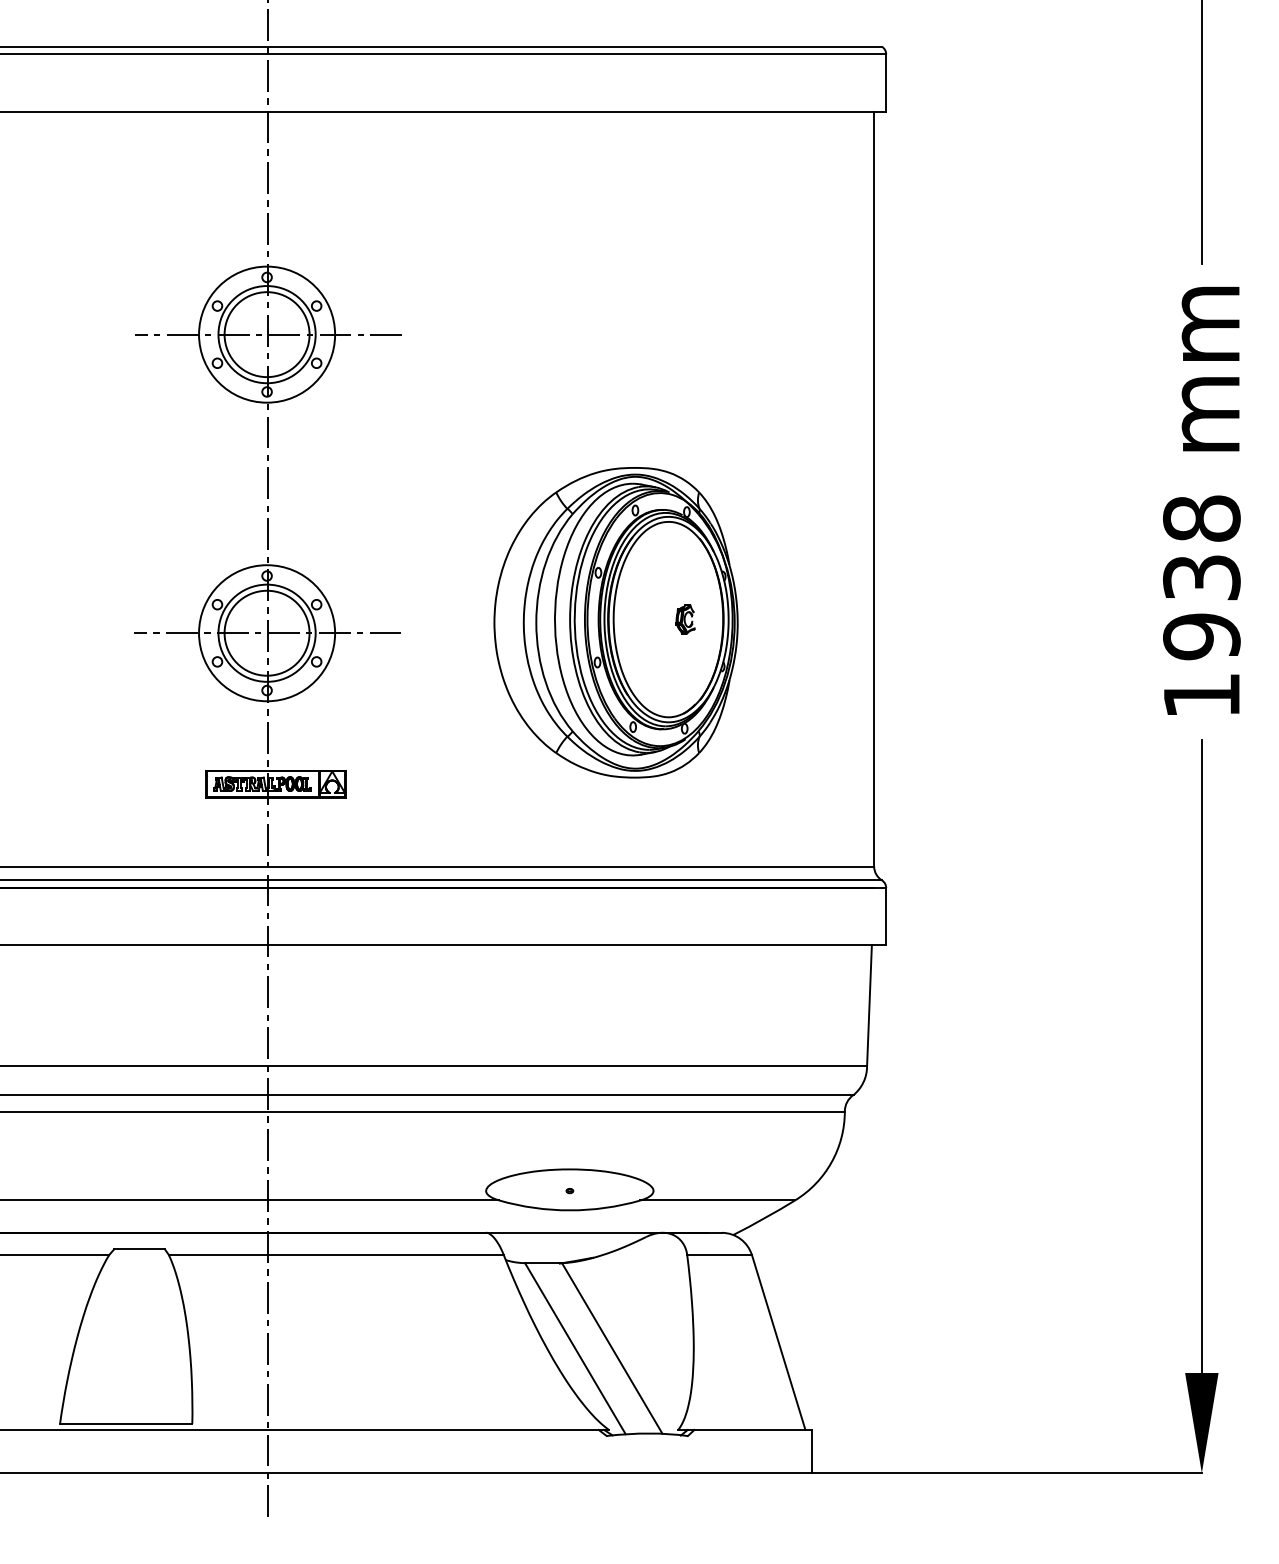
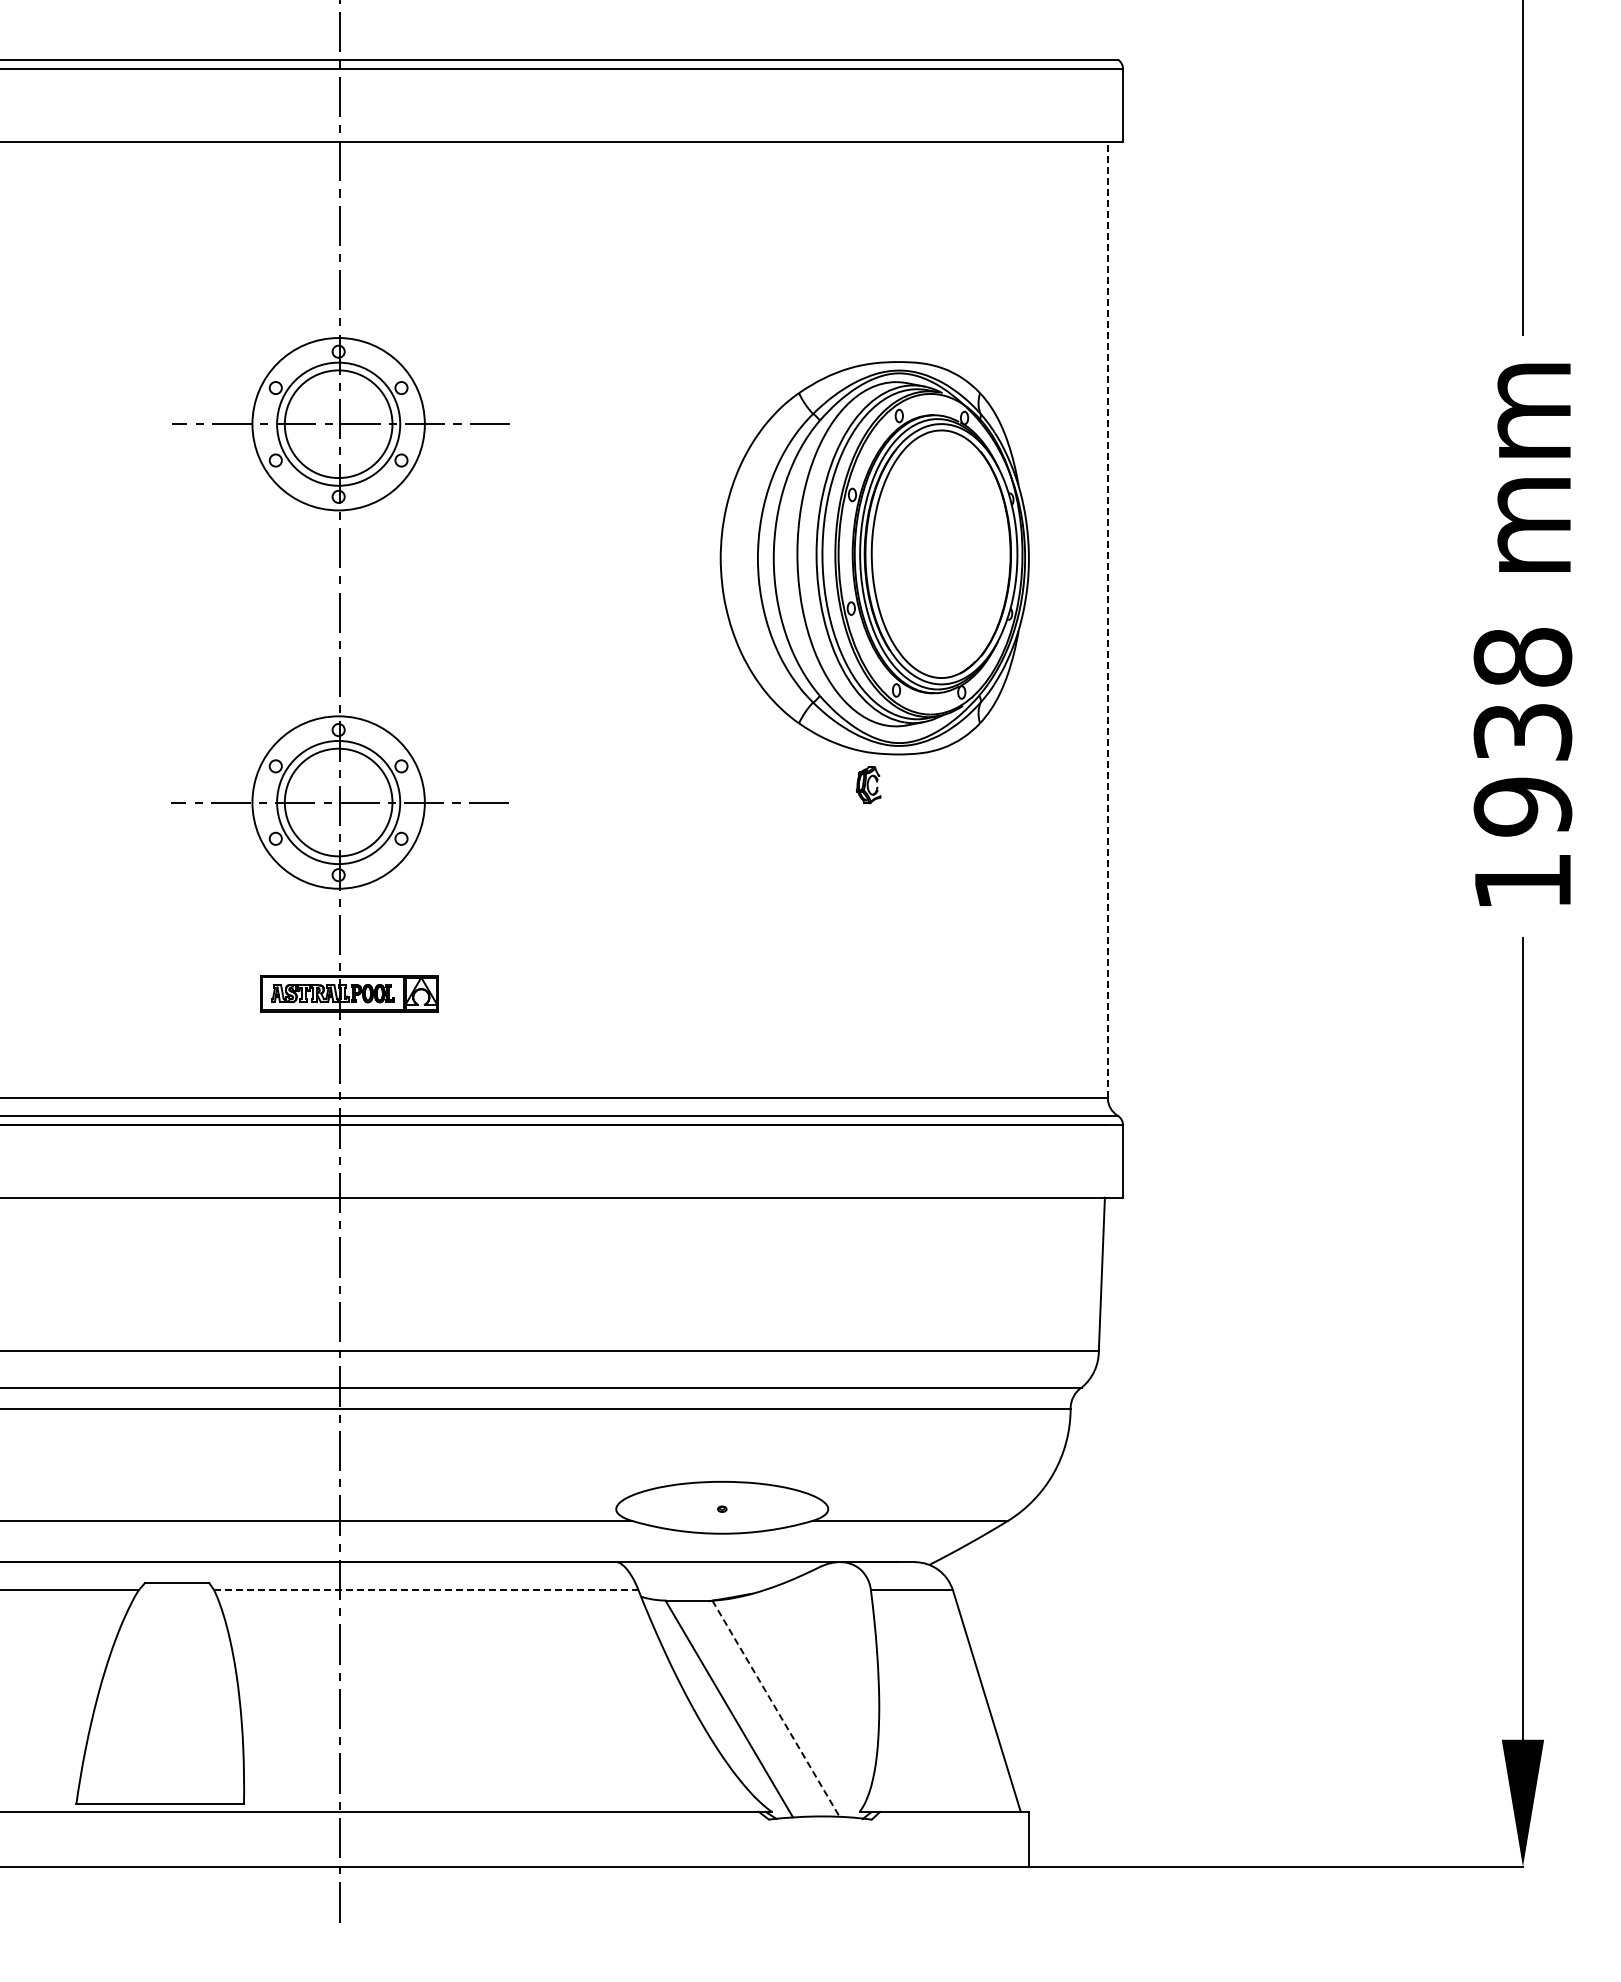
line: (873, 488) -> (1107, 619), solid -> dashed
part: (615, 622) -> (874, 558), moved
line: (336, 1255) -> (426, 1590), solid -> dashed
line: (612, 1349) -> (776, 1709), solid -> dashed

